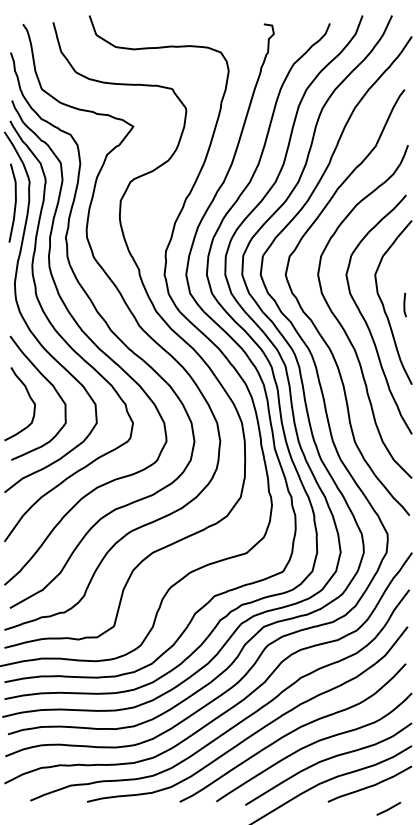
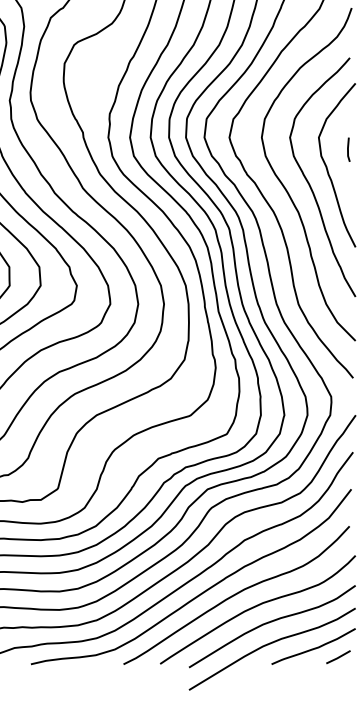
line: (404, 304) -> (348, 149), moved
line: (388, 808) -> (338, 656), moved

